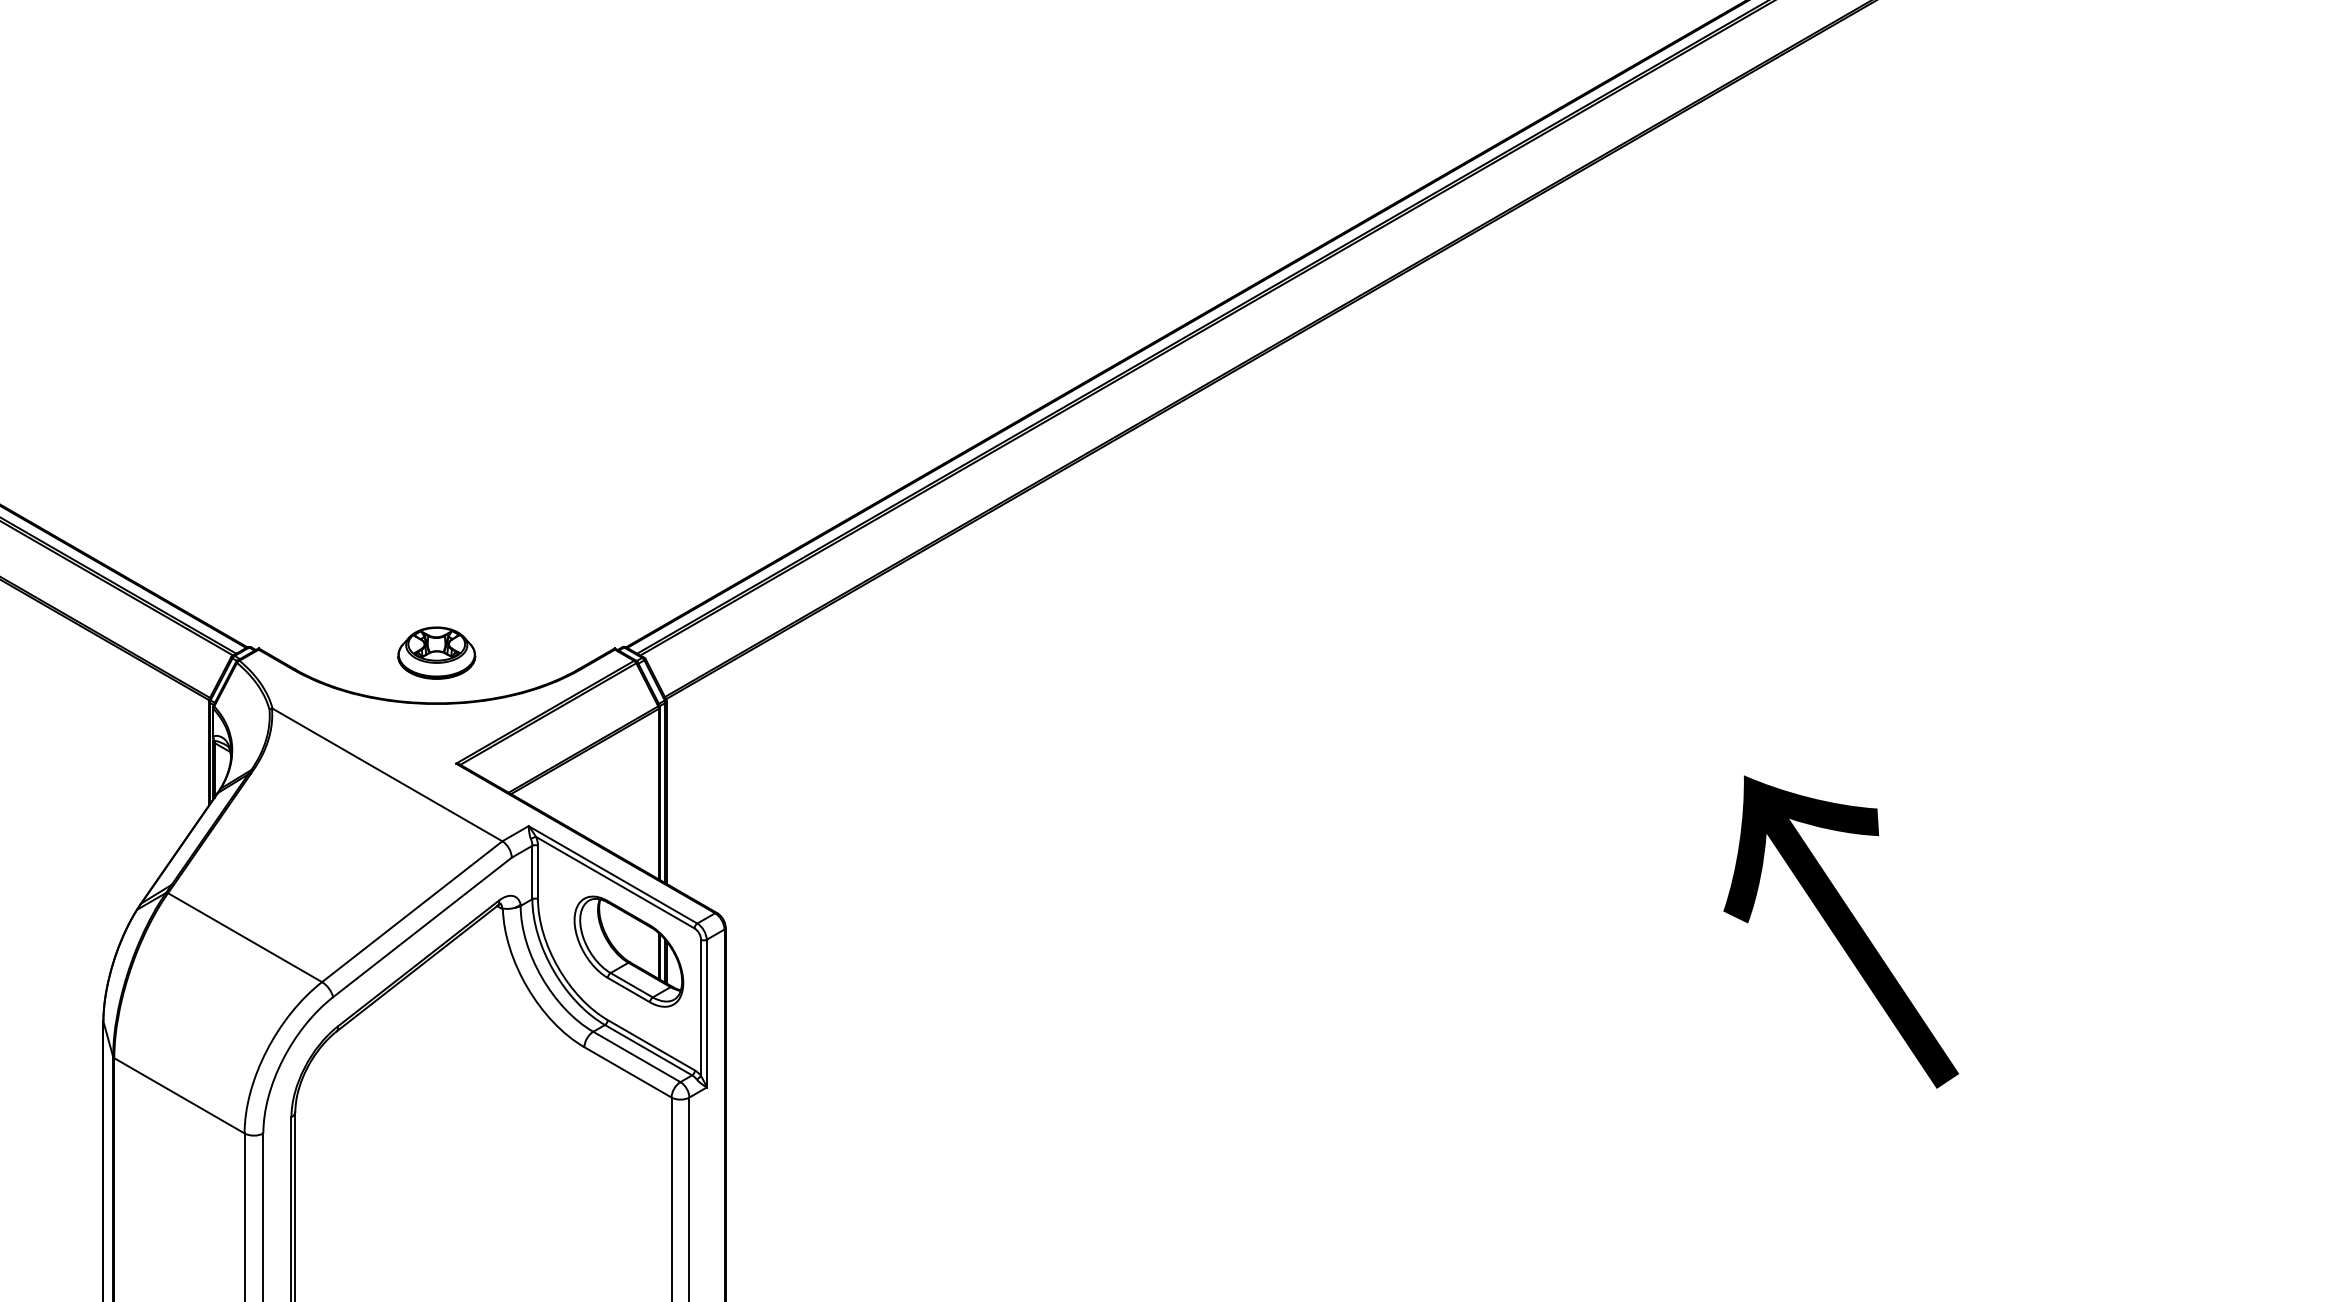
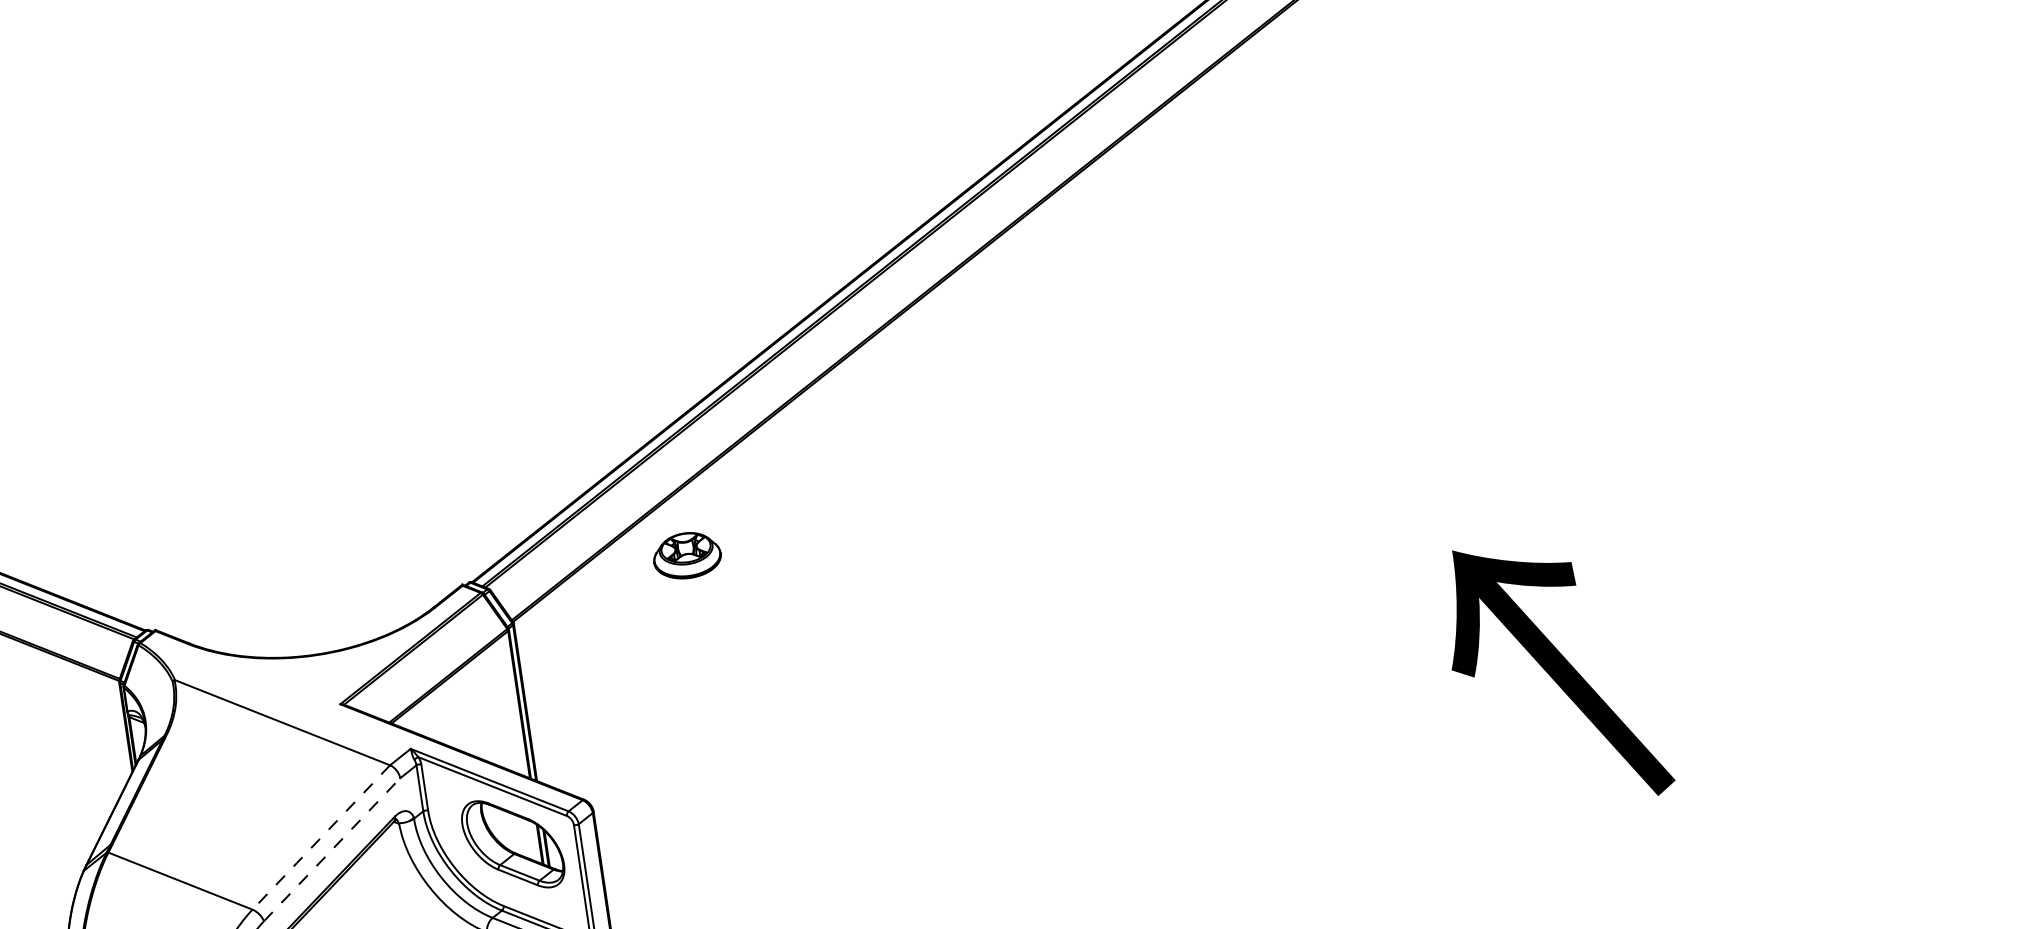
part: (436, 652) -> (686, 555), moved
line: (411, 912) -> (320, 838), solid -> dashed
line: (422, 927) -> (332, 849), solid -> dashed

